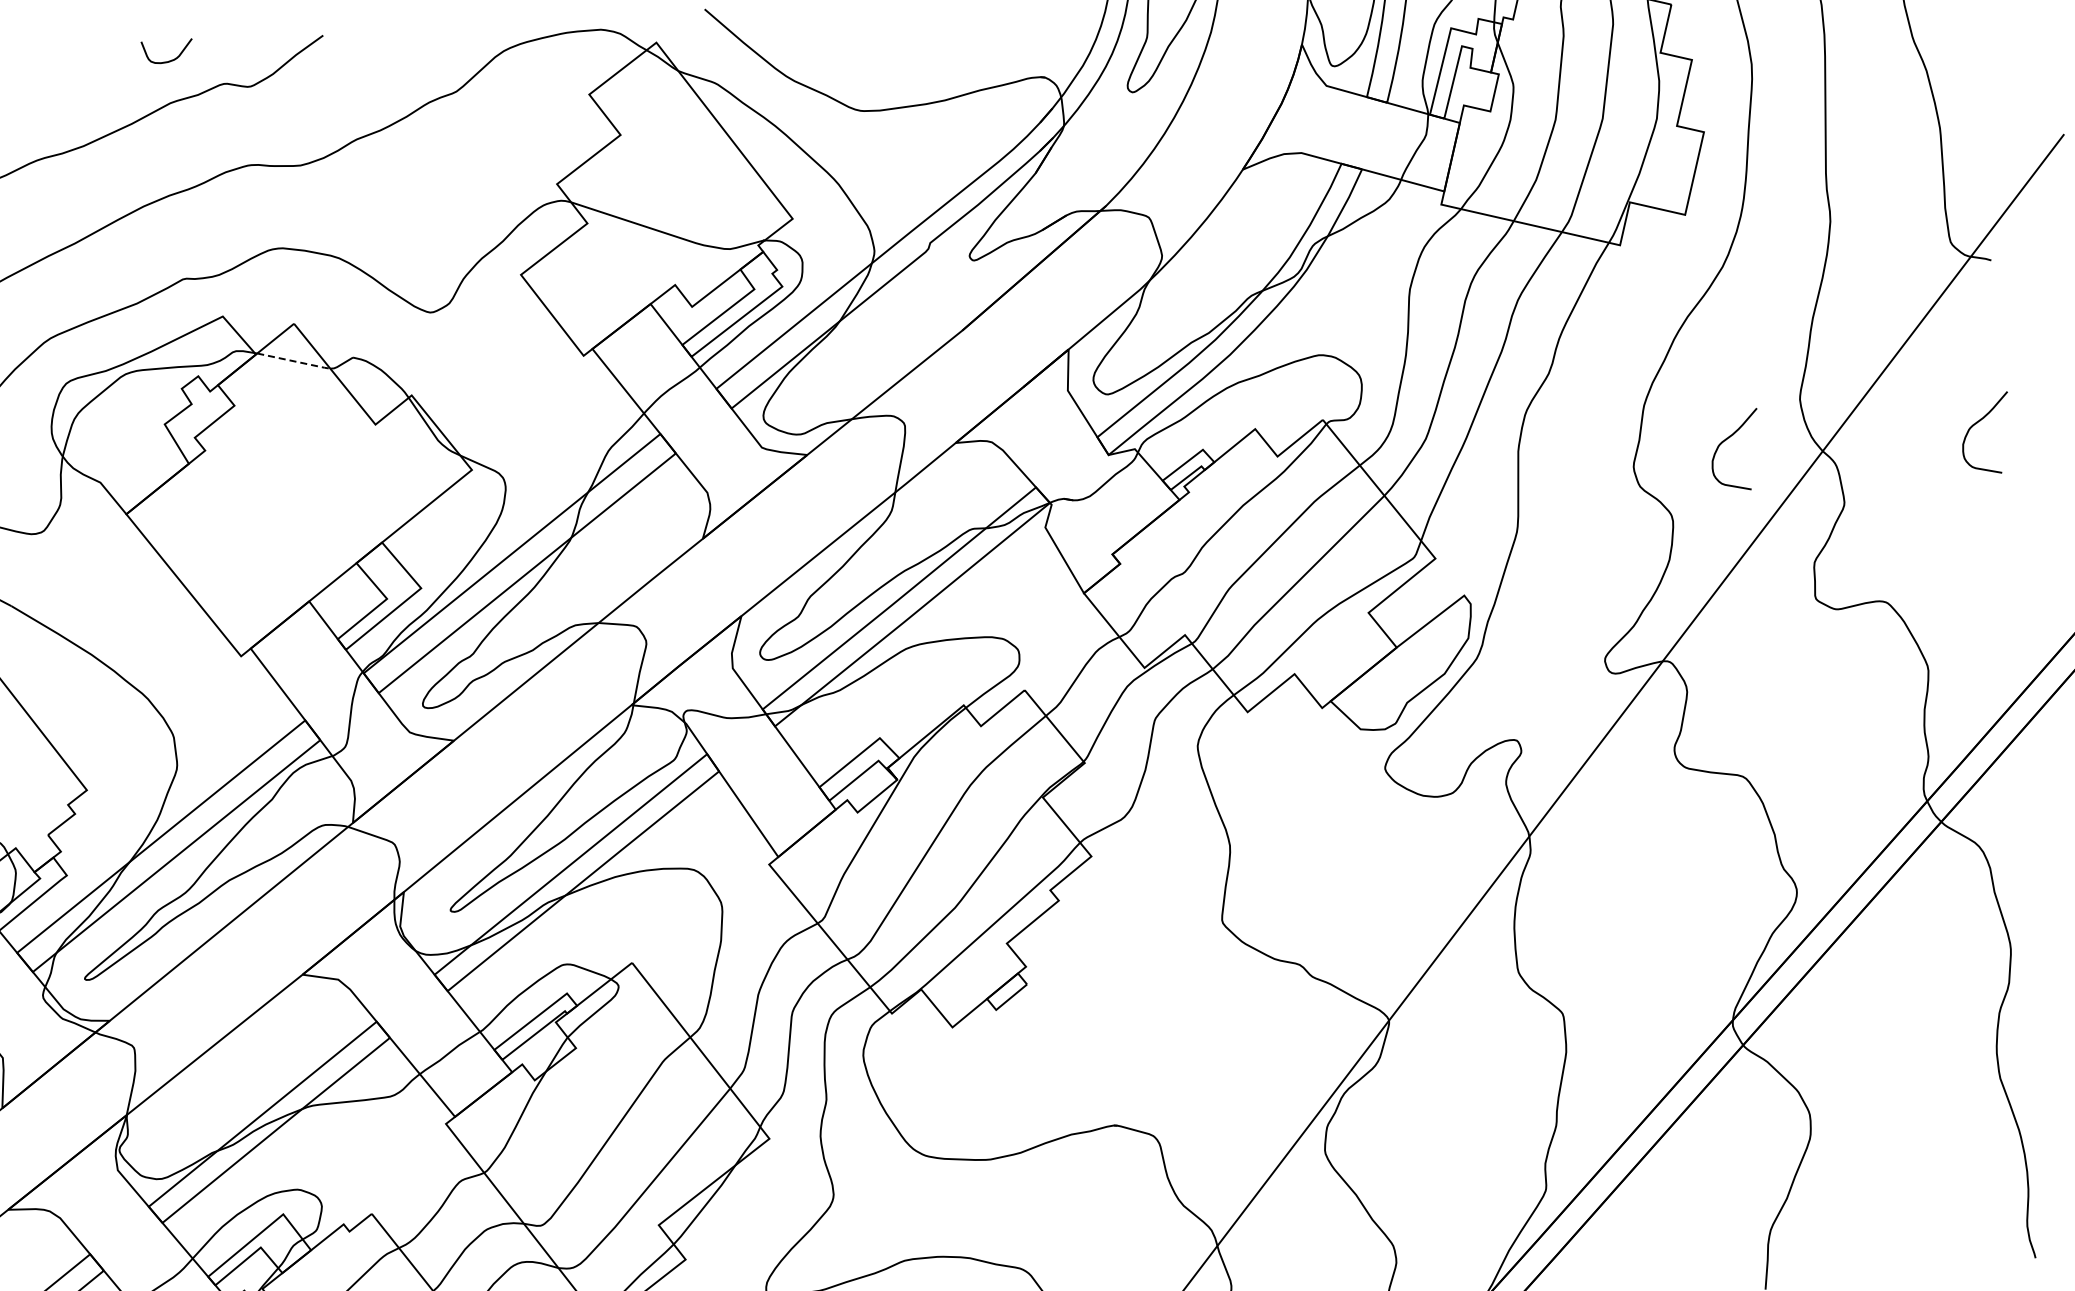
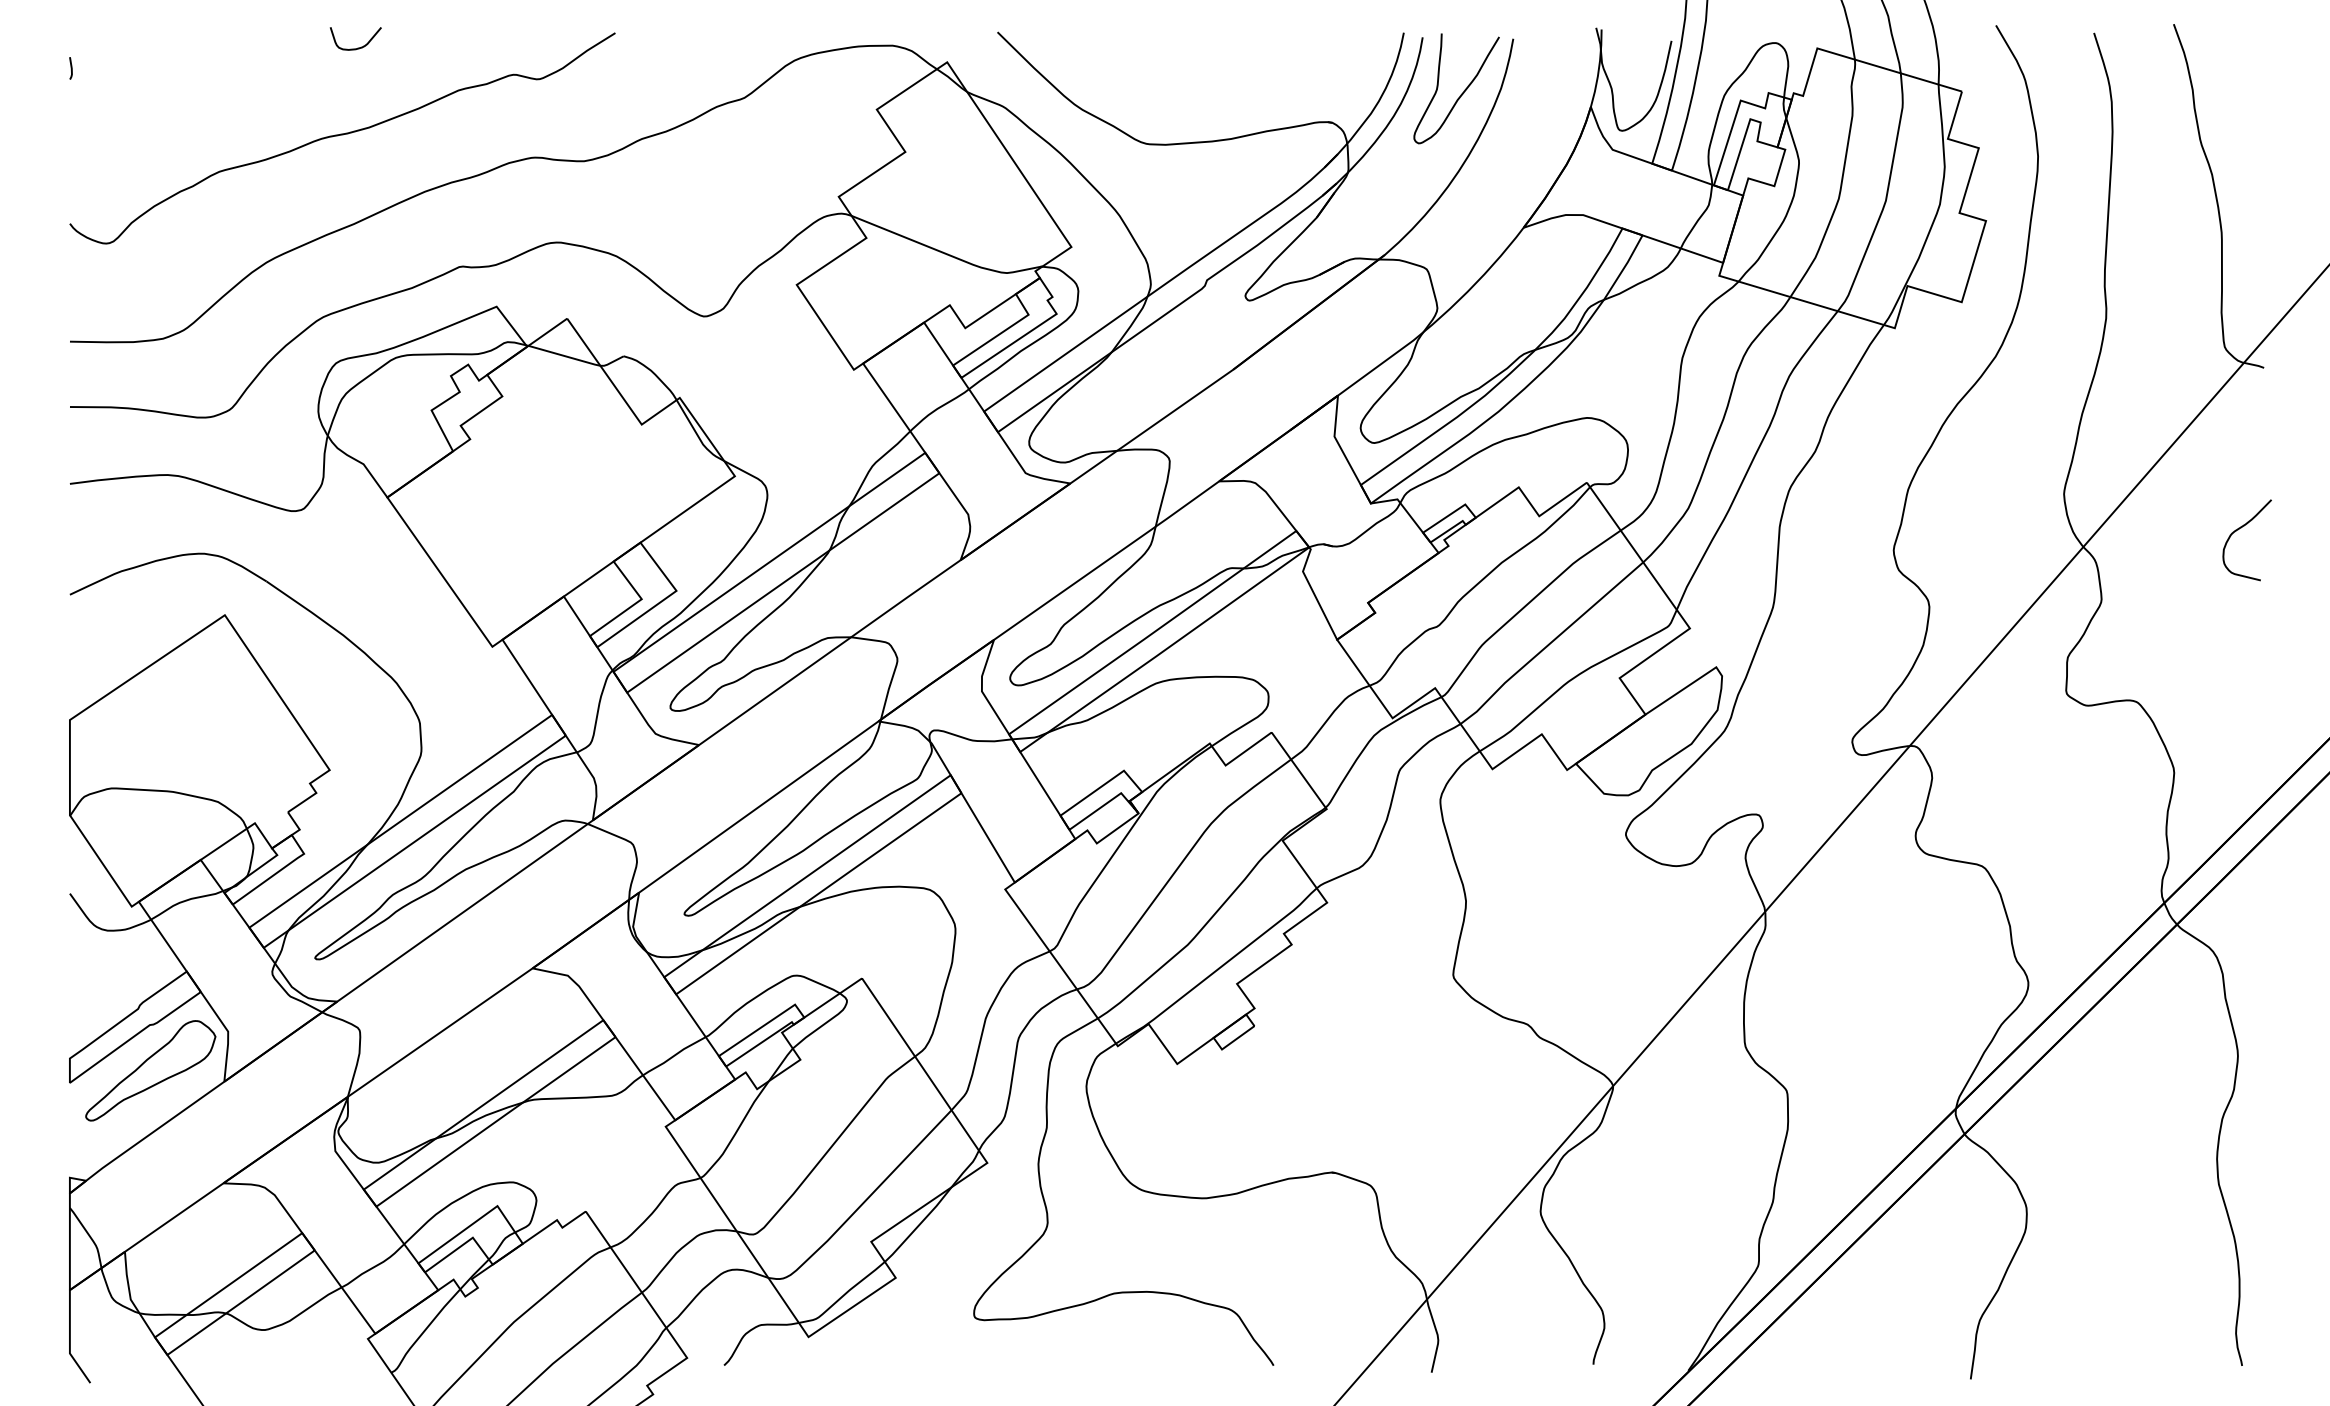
curve: (169, 60) -> (357, 47), moved
line: (294, 361) -> (565, 356), dashed -> solid
curve: (1725, 441) -> (1987, 530), removed

